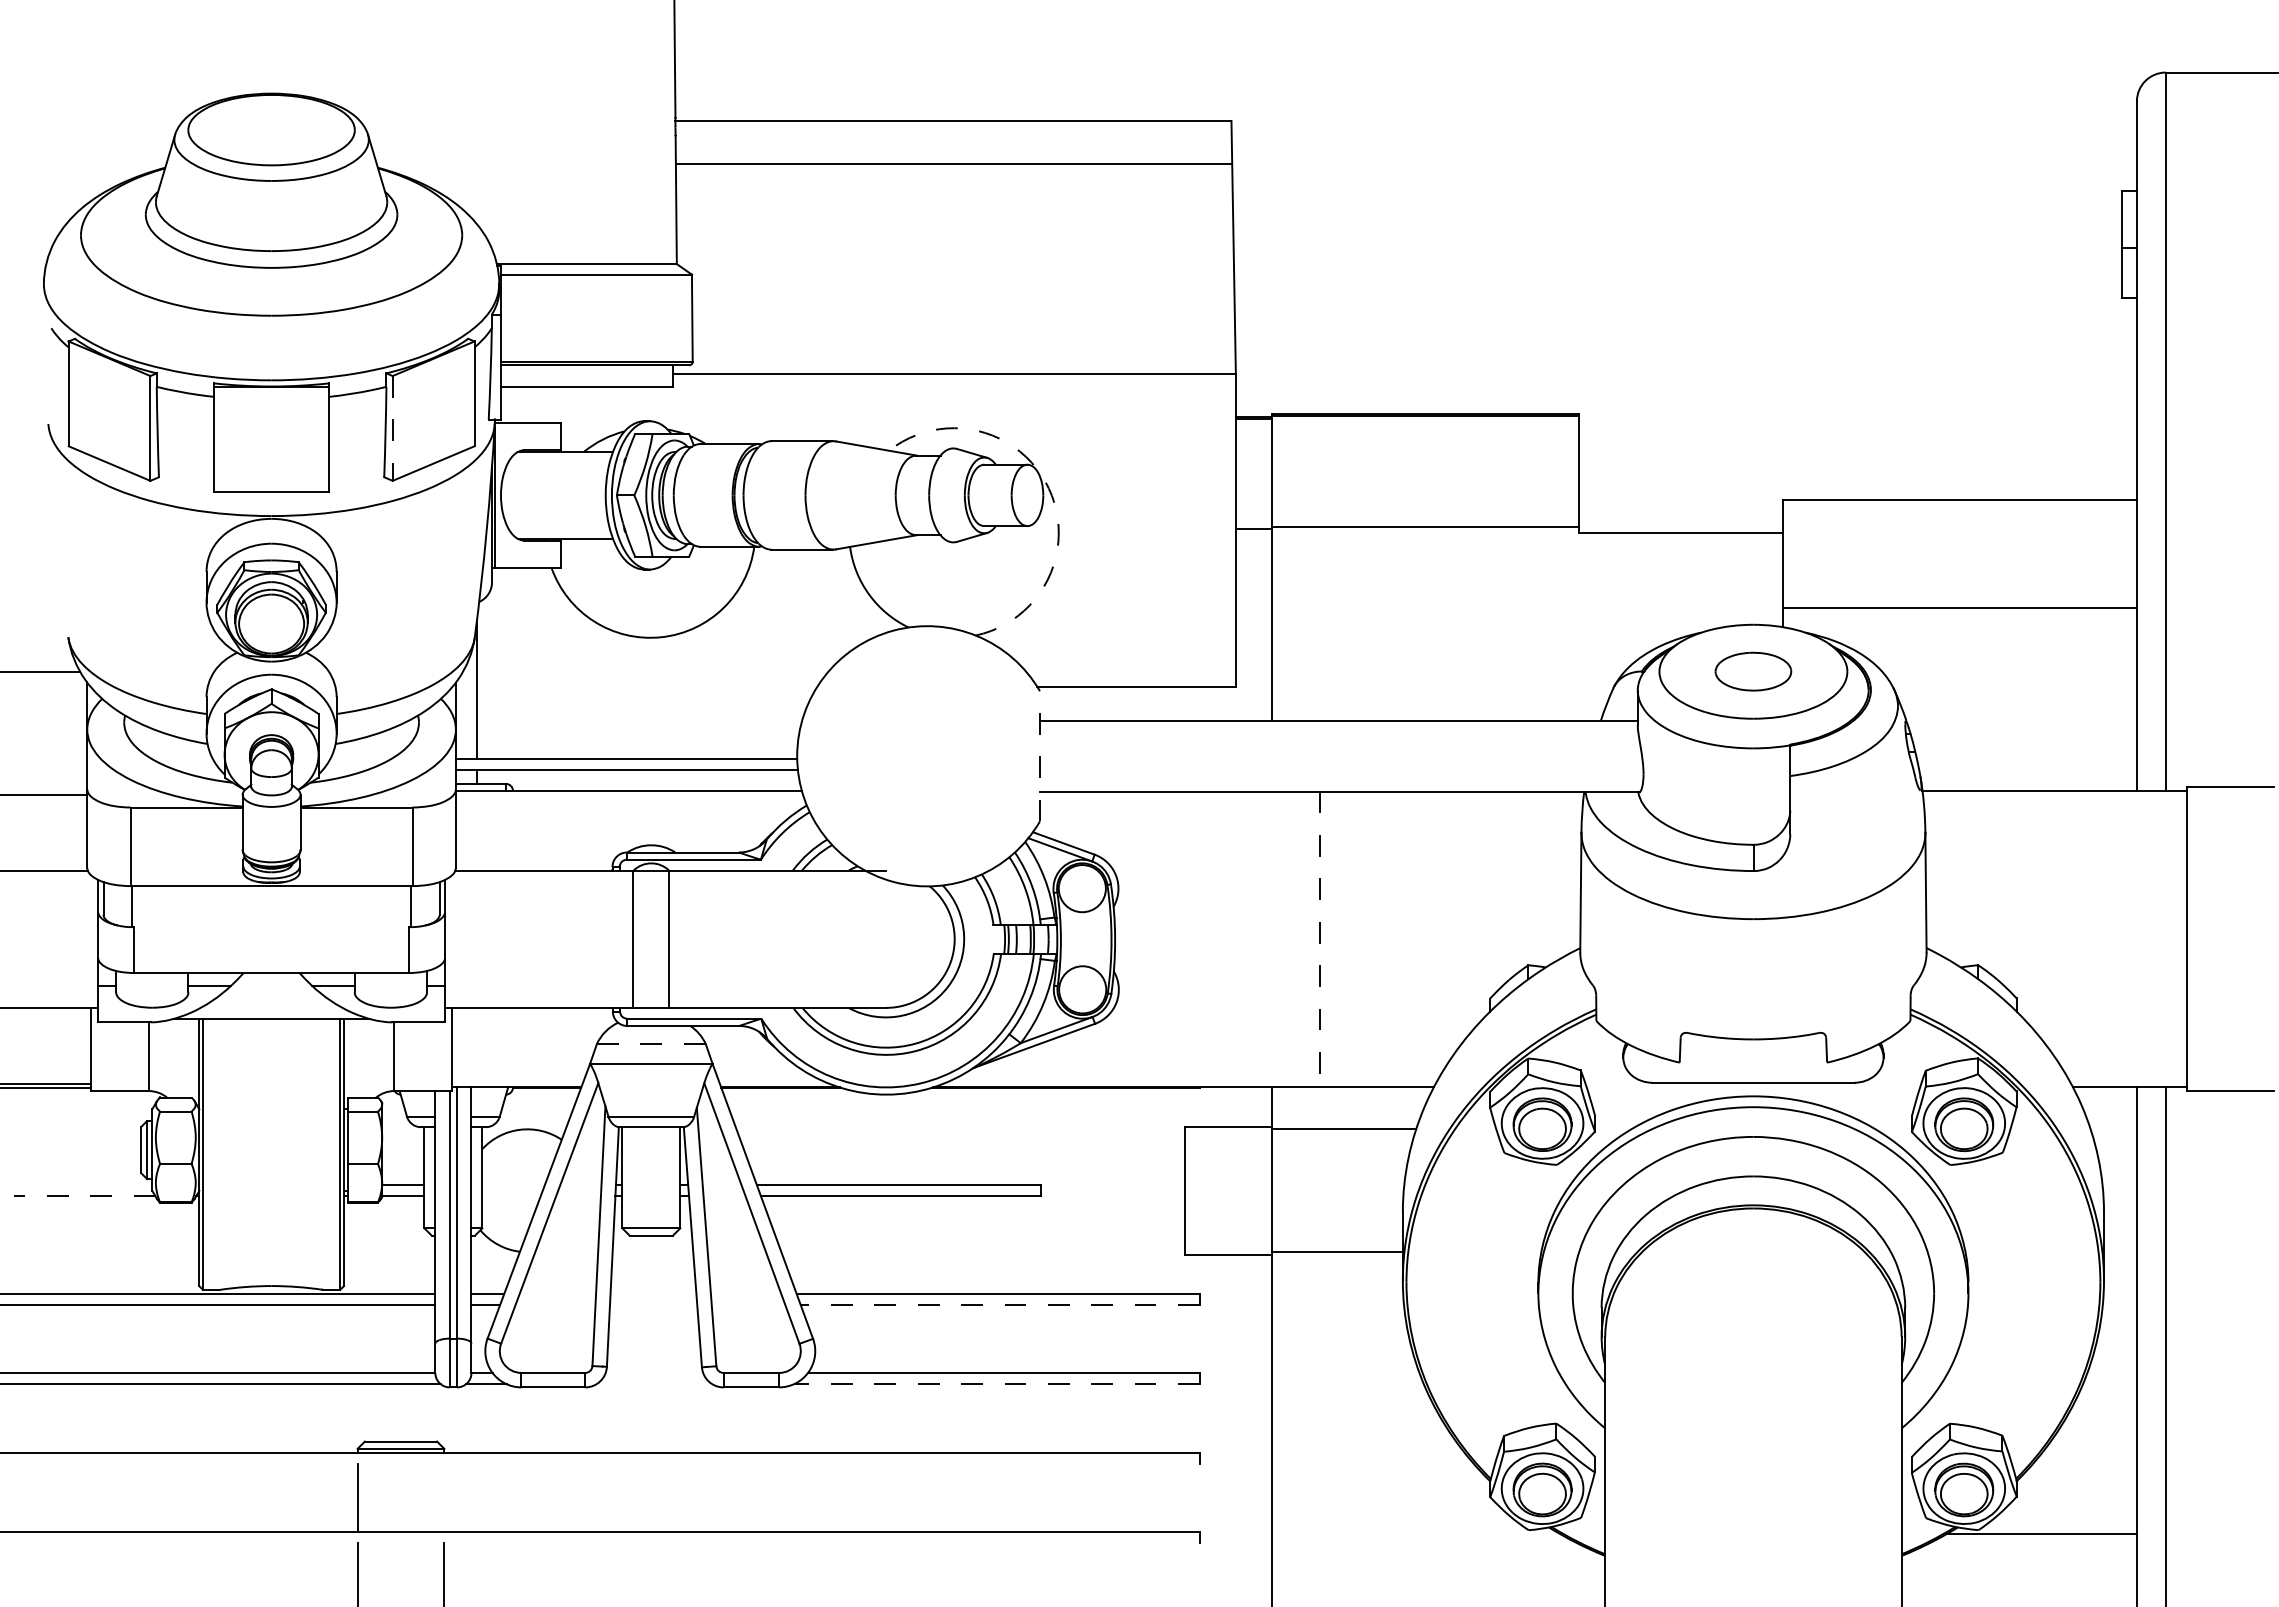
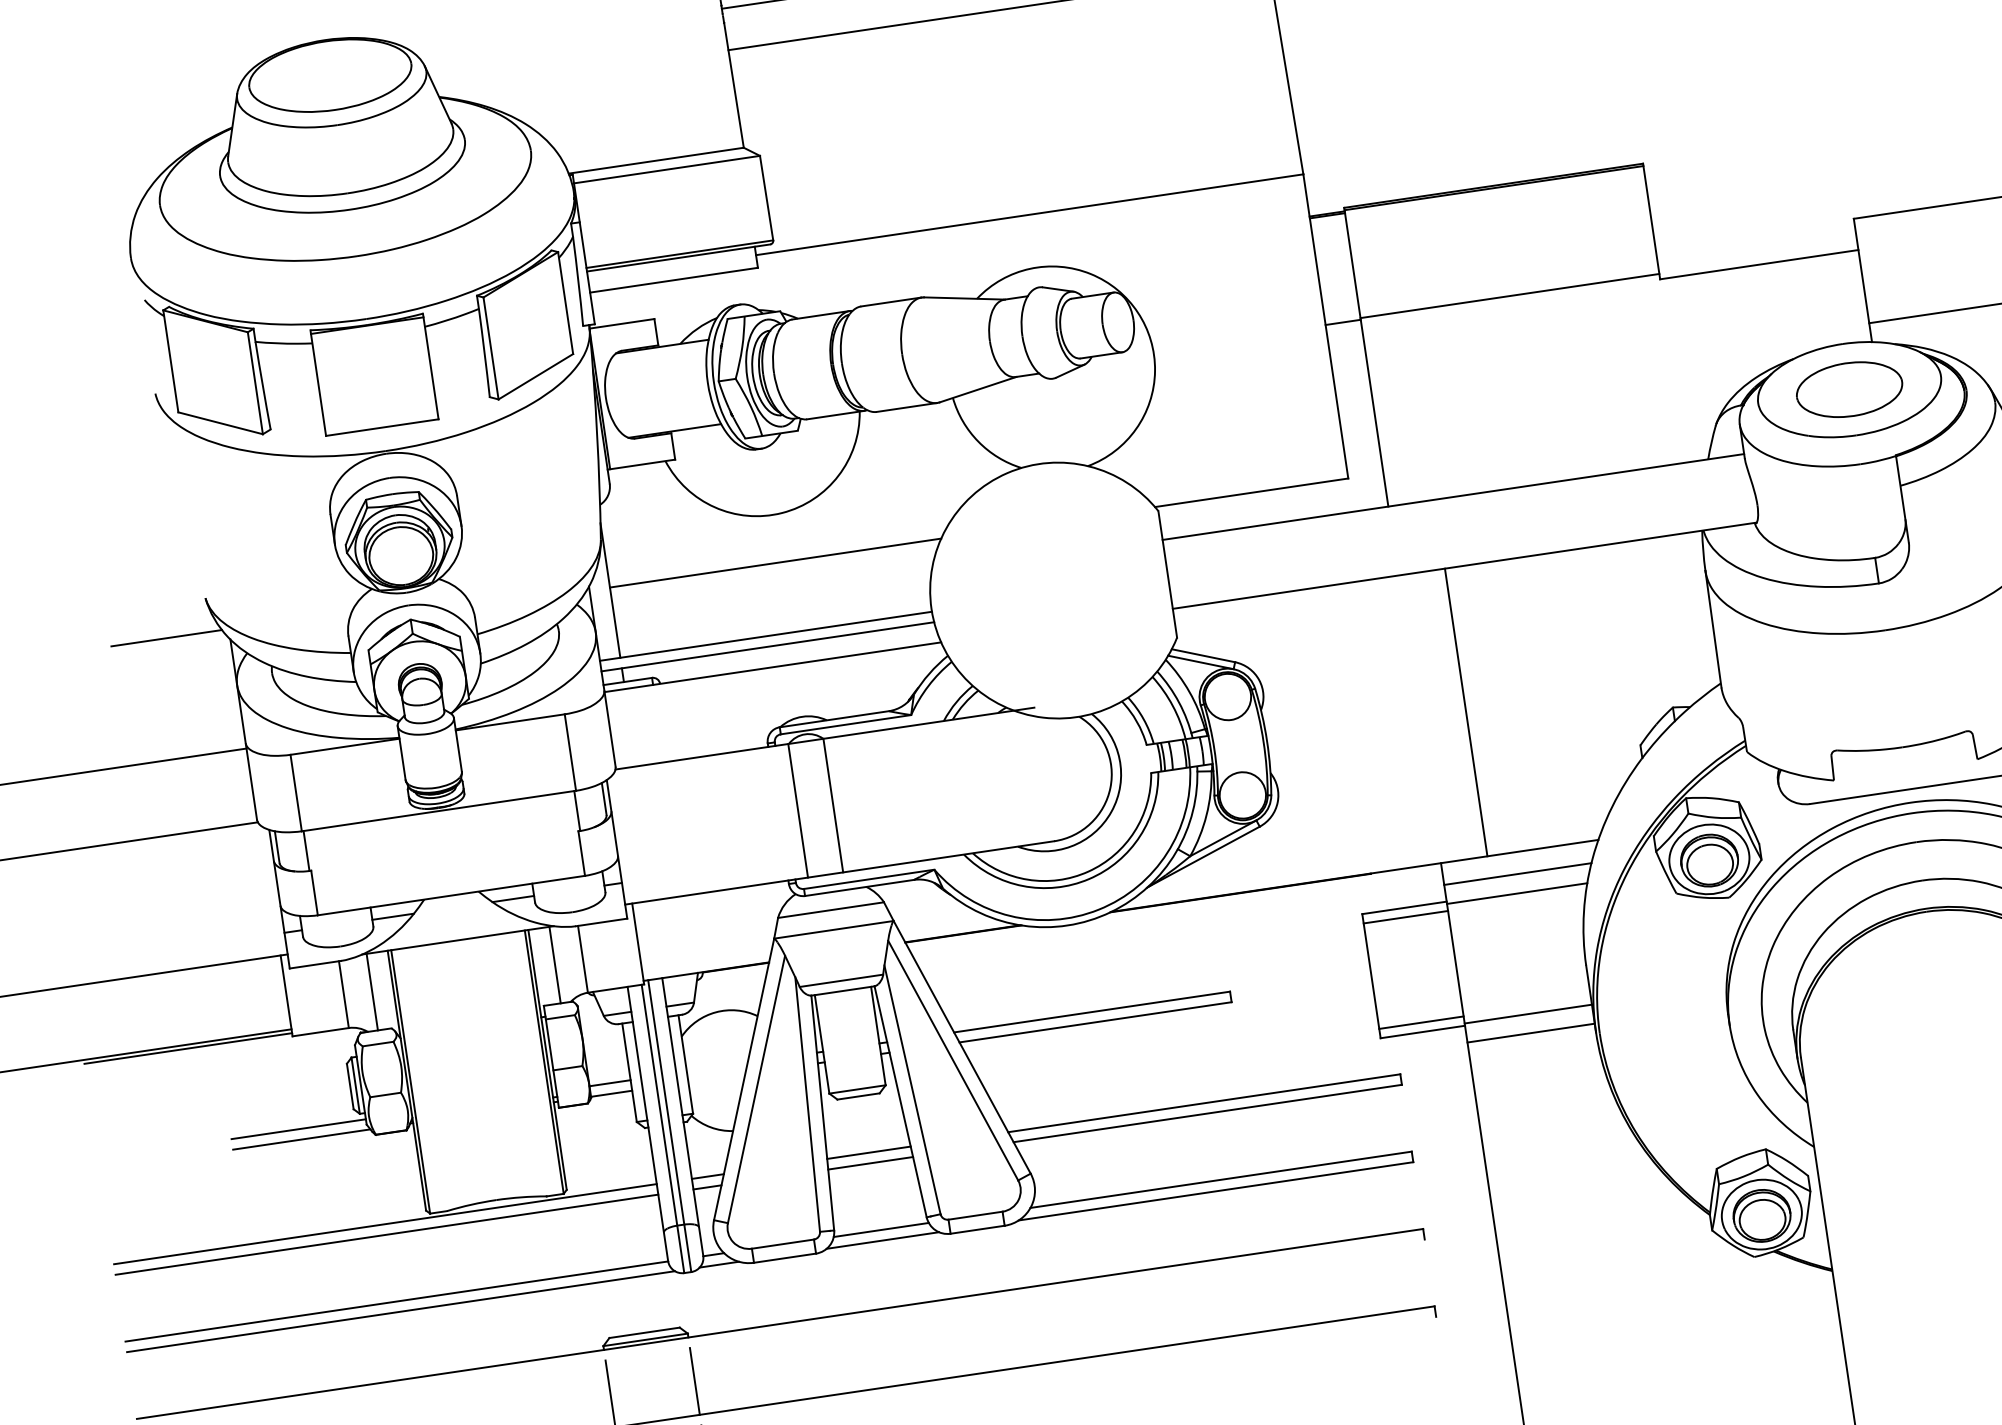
line: (392, 428) -> (490, 348), dashed -> solid
arc: (1048, 488) -> (1137, 312), dashed -> solid
part: (1753, 671) -> (1849, 389), size x1.43
line: (646, 686) -> (774, 563), added
line: (1039, 755) -> (1167, 573), dashed -> solid
line: (1319, 939) -> (1465, 712), dashed -> solid
line: (651, 1044) -> (831, 910), dashed -> solid
line: (177, 1058) -> (372, 992), added
line: (365, 1058) -> (555, 965), added
line: (1347, 1109) -> (1517, 873), added
line: (1228, 1136) -> (1405, 917), added
line: (83, 1185) -> (298, 1129), added
line: (84, 1196) -> (301, 1139), dashed -> solid
line: (1228, 1245) -> (1421, 1023), added
line: (1337, 1271) -> (1531, 1032), added
line: (653, 1293) -> (868, 1152), added
line: (653, 1304) -> (870, 1163), added
line: (1000, 1304) -> (1208, 1113), dashed -> solid
line: (654, 1373) -> (881, 1230), added
line: (654, 1384) -> (883, 1240), added
line: (996, 1384) -> (1215, 1191), dashed -> solid
line: (444, 1497) -> (694, 1380), added

